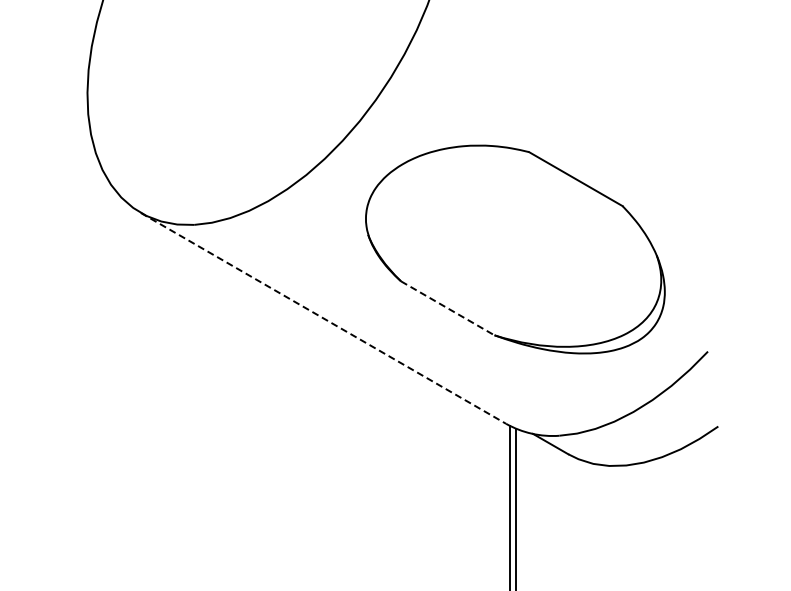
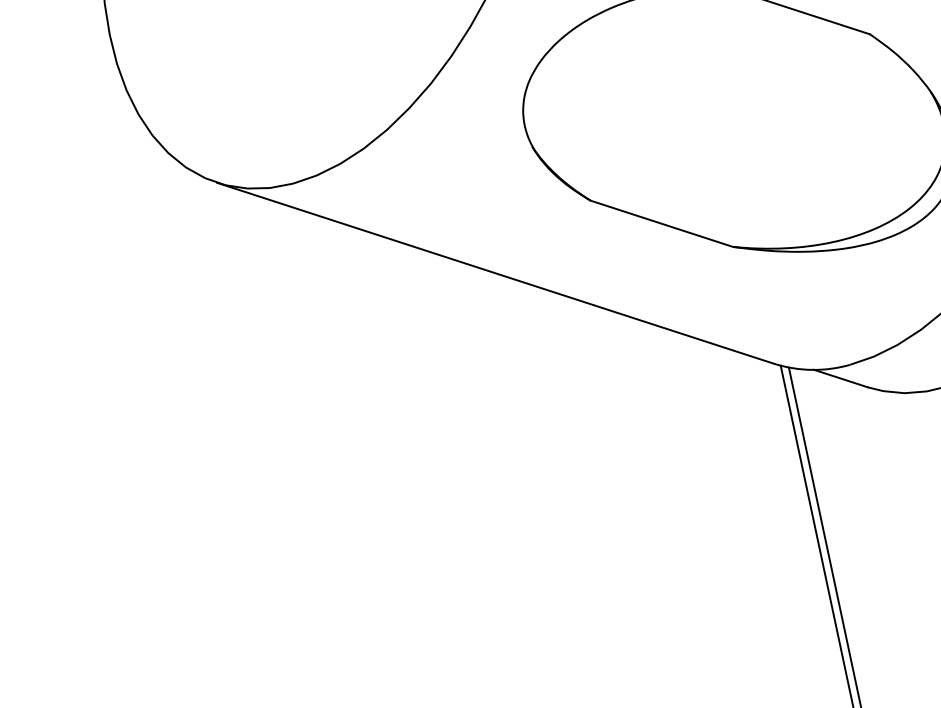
line: (447, 308) -> (661, 224), dashed -> solid
line: (323, 318) -> (495, 273), dashed -> solid

